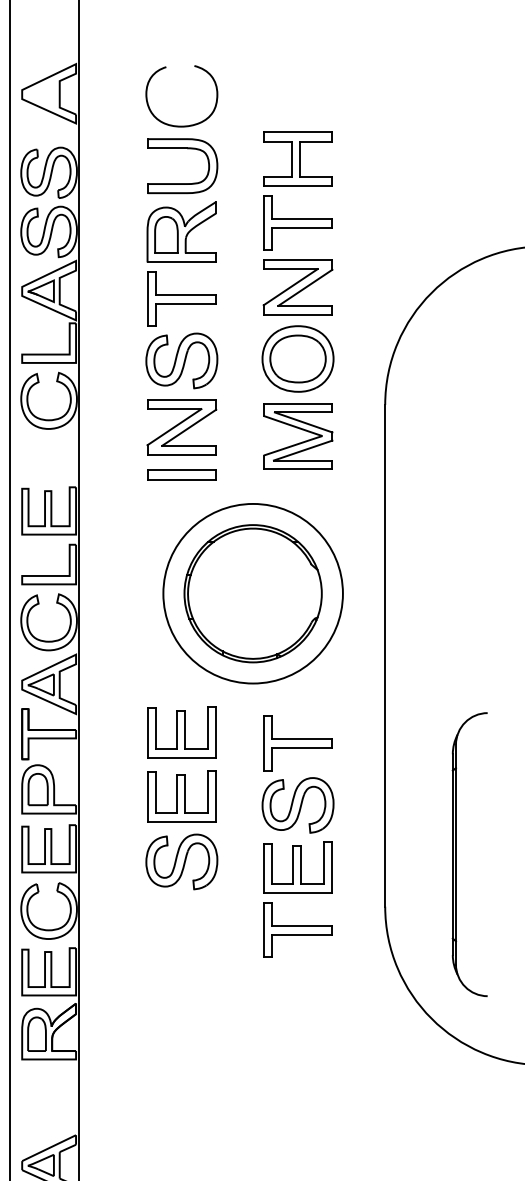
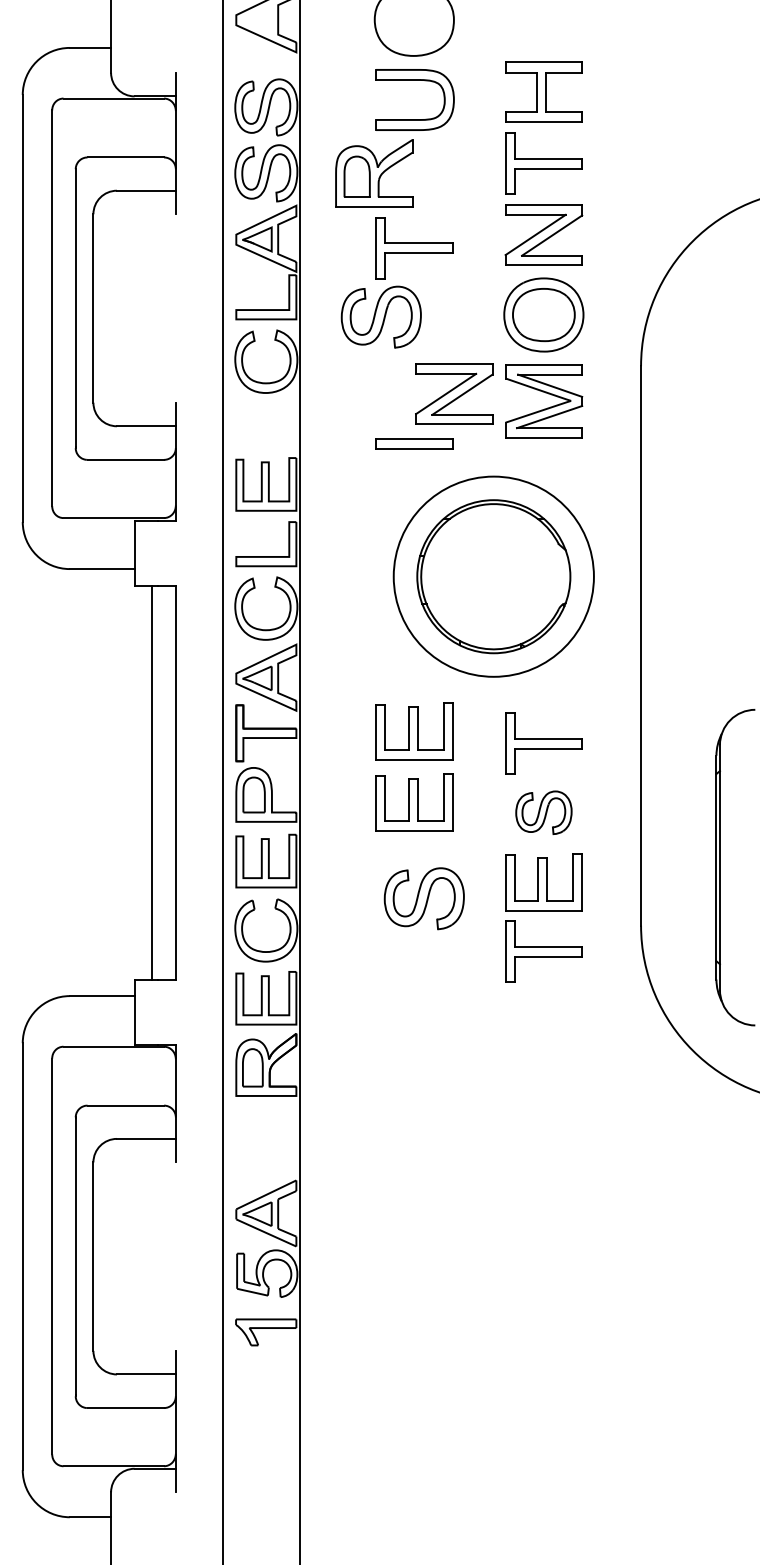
part: (182, 232) -> (374, 173), moved
part: (181, 360) -> (380, 316), moved
part: (182, 426) -> (454, 393), moved
part: (297, 805) -> (543, 812), size x0.7
part: (181, 861) -> (423, 898), moved

